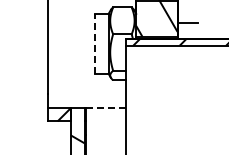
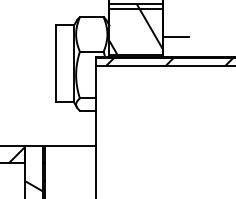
line: (94, 43) -> (55, 63), dashed -> solid
line: (106, 107) -> (71, 145), dashed -> solid

